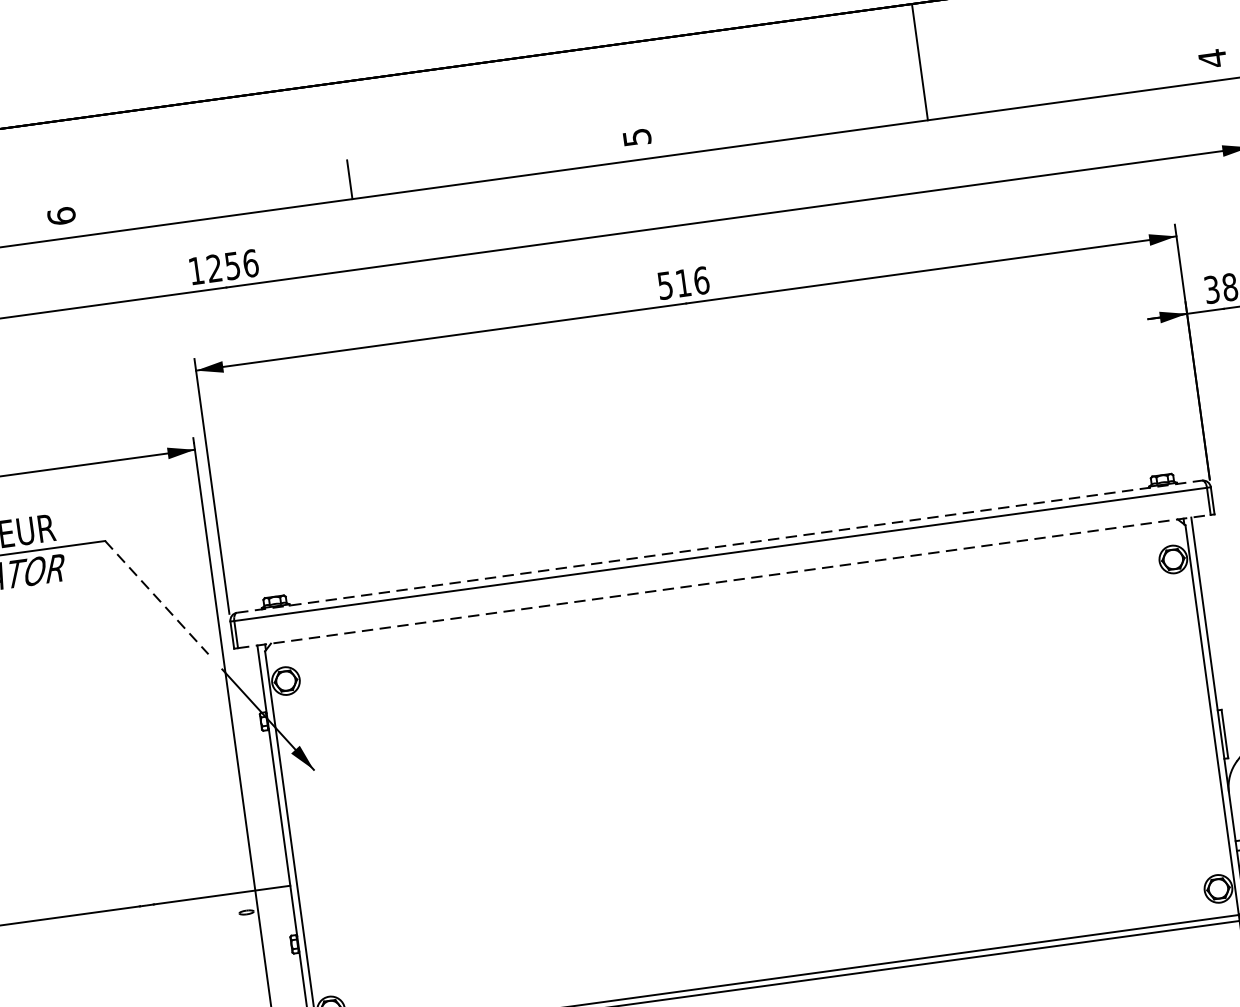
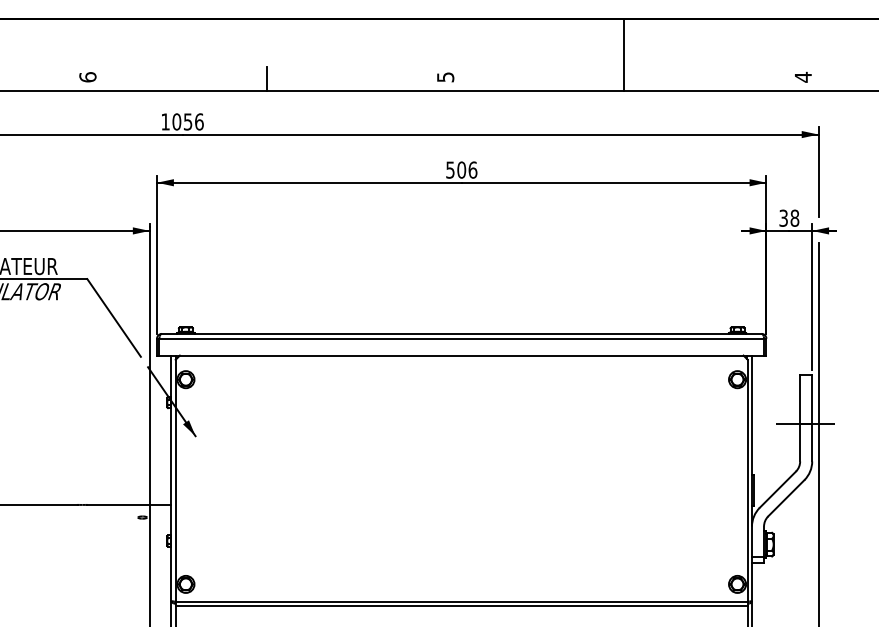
text: (213, 267) -> (176, 121), 1256 -> 1056
text: (682, 282) -> (461, 169), 516 -> 506
line: (719, 546) -> (461, 333), dashed -> solid
line: (725, 581) -> (462, 355), dashed -> solid
line: (157, 598) -> (114, 318), dashed -> solid

